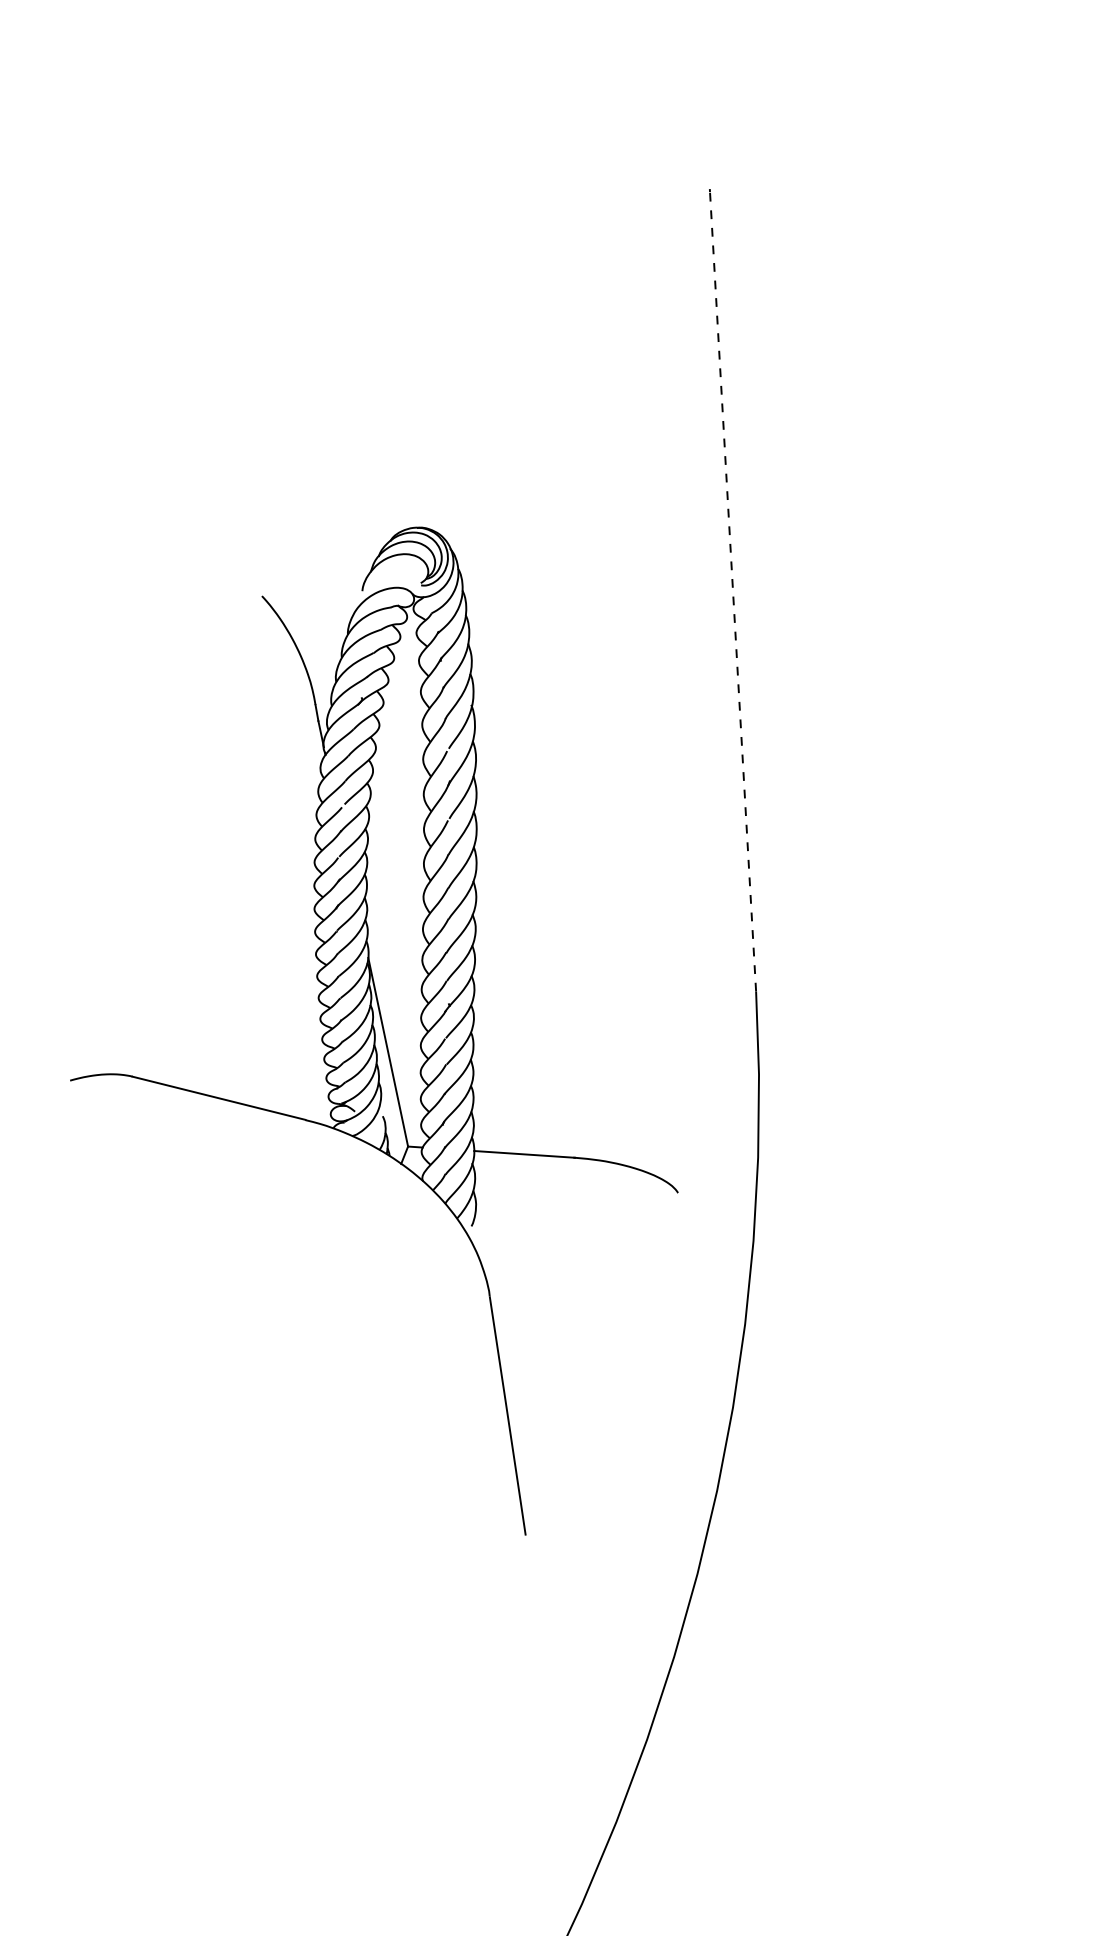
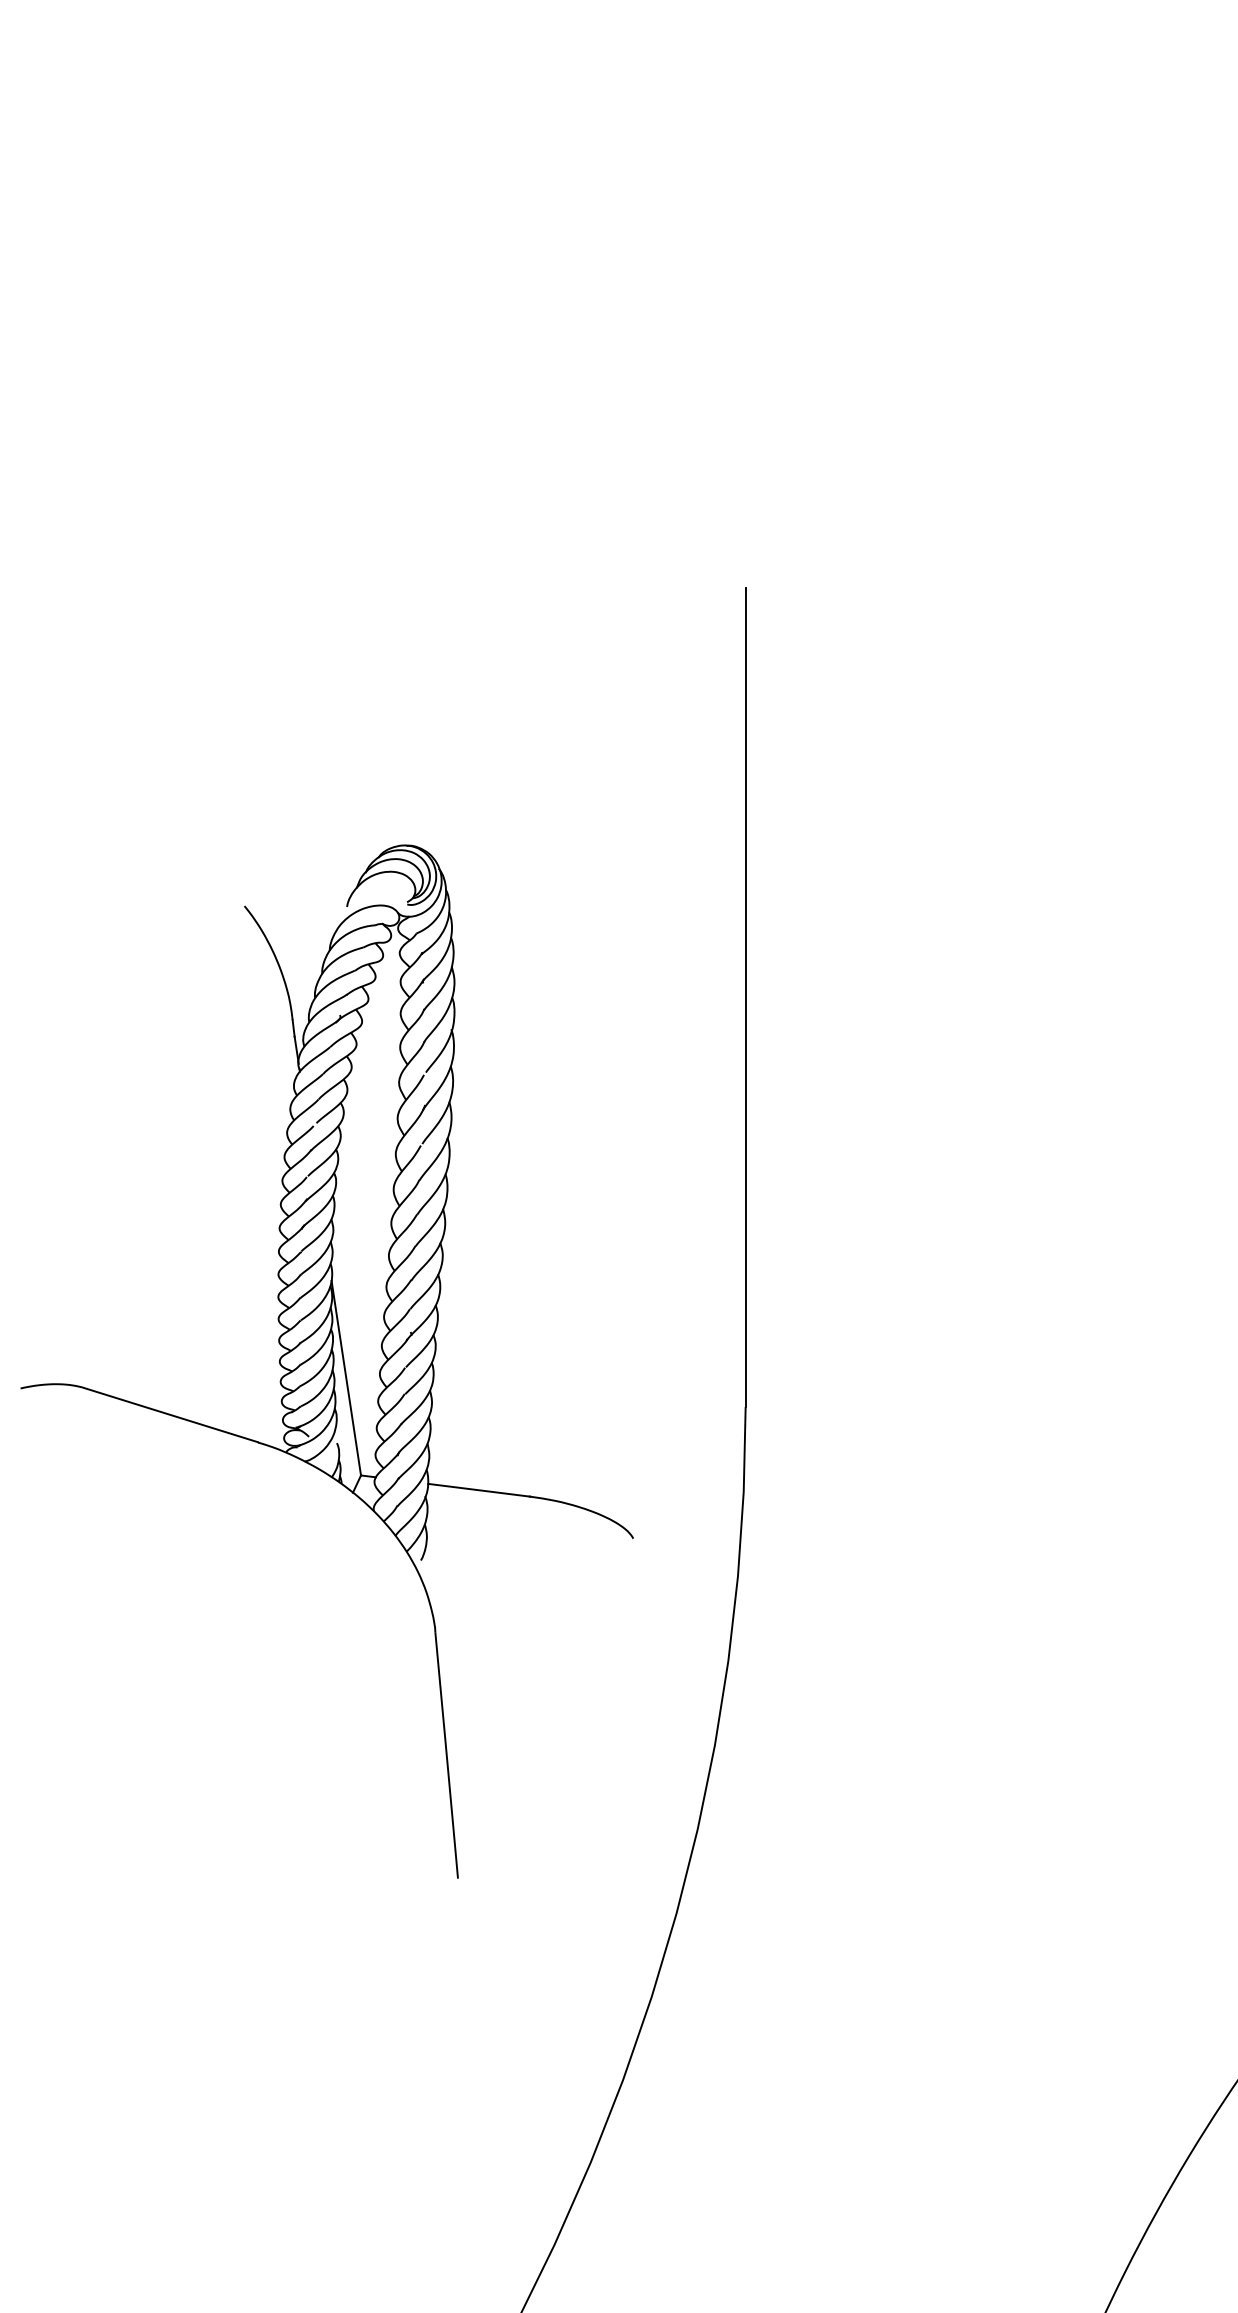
line: (732, 590) -> (745, 997), dashed -> solid
part: (367, 1037) -> (326, 1361), moved

